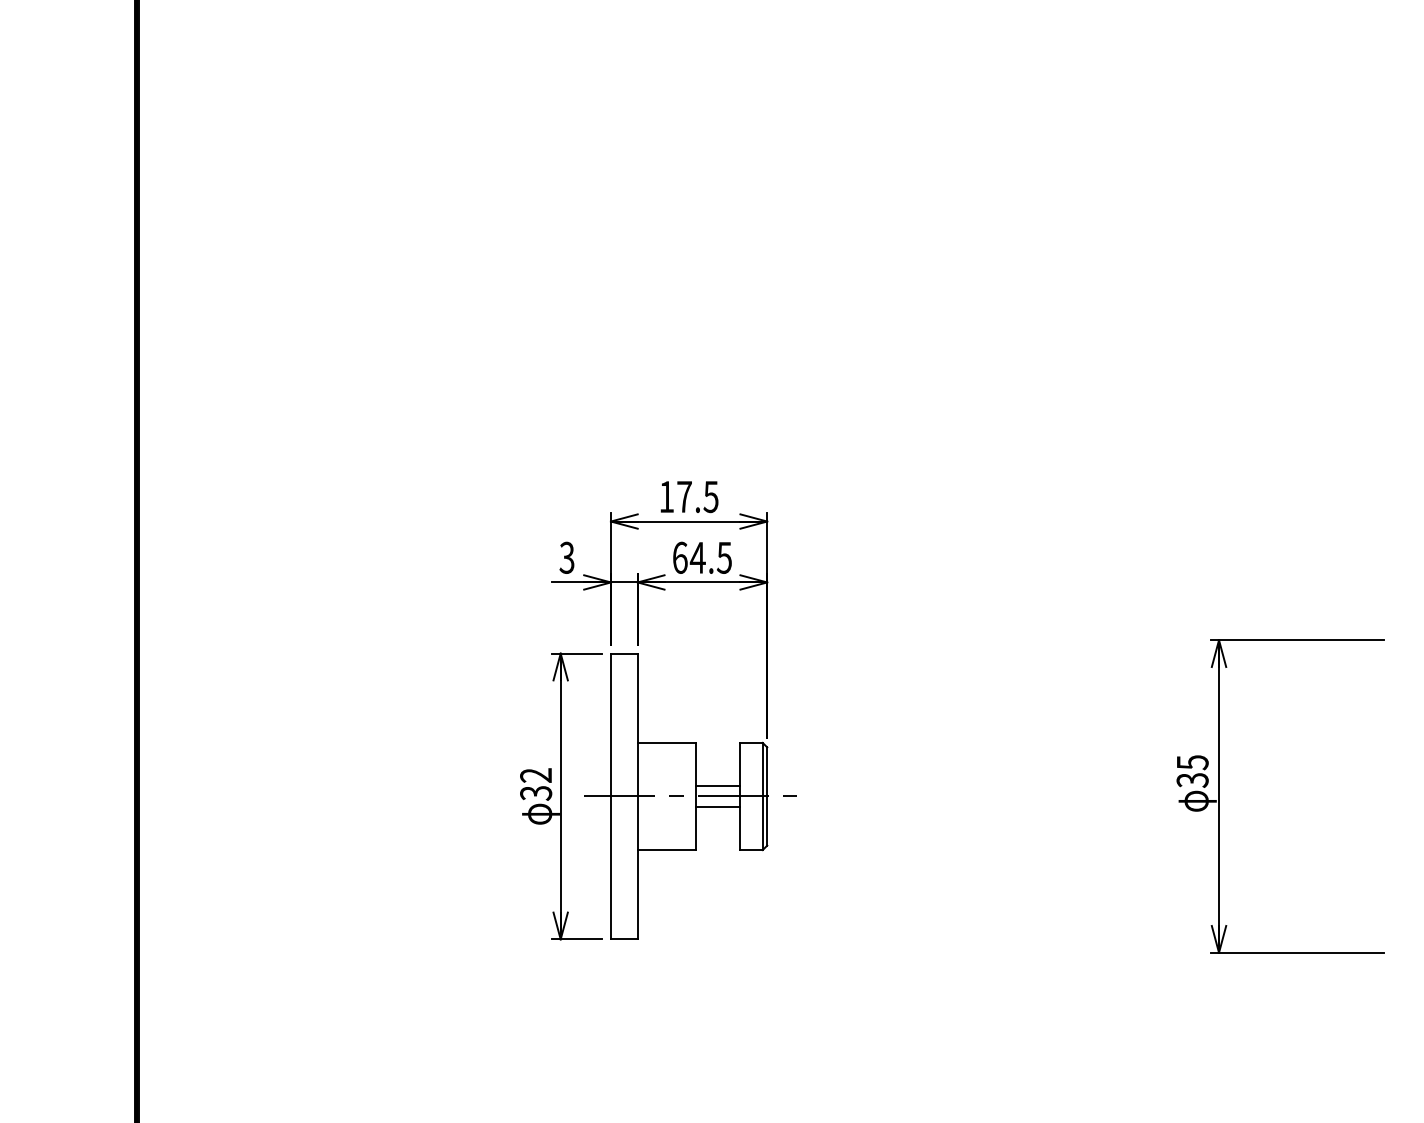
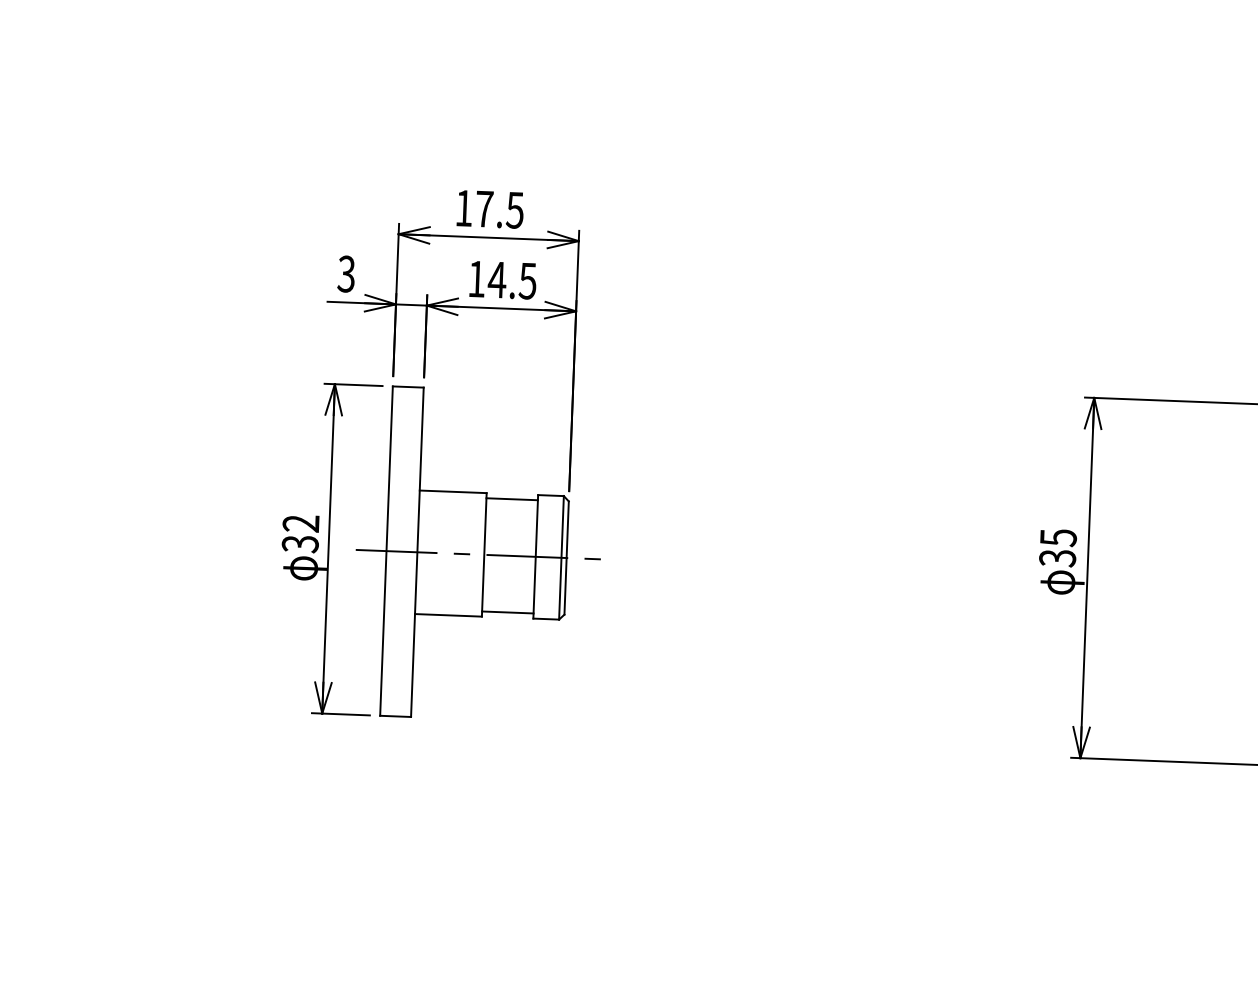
text: (680, 557) -> (477, 278), 64.5 -> 14.5
line: (717, 786) -> (511, 499), moved
line: (717, 806) -> (507, 612), moved

